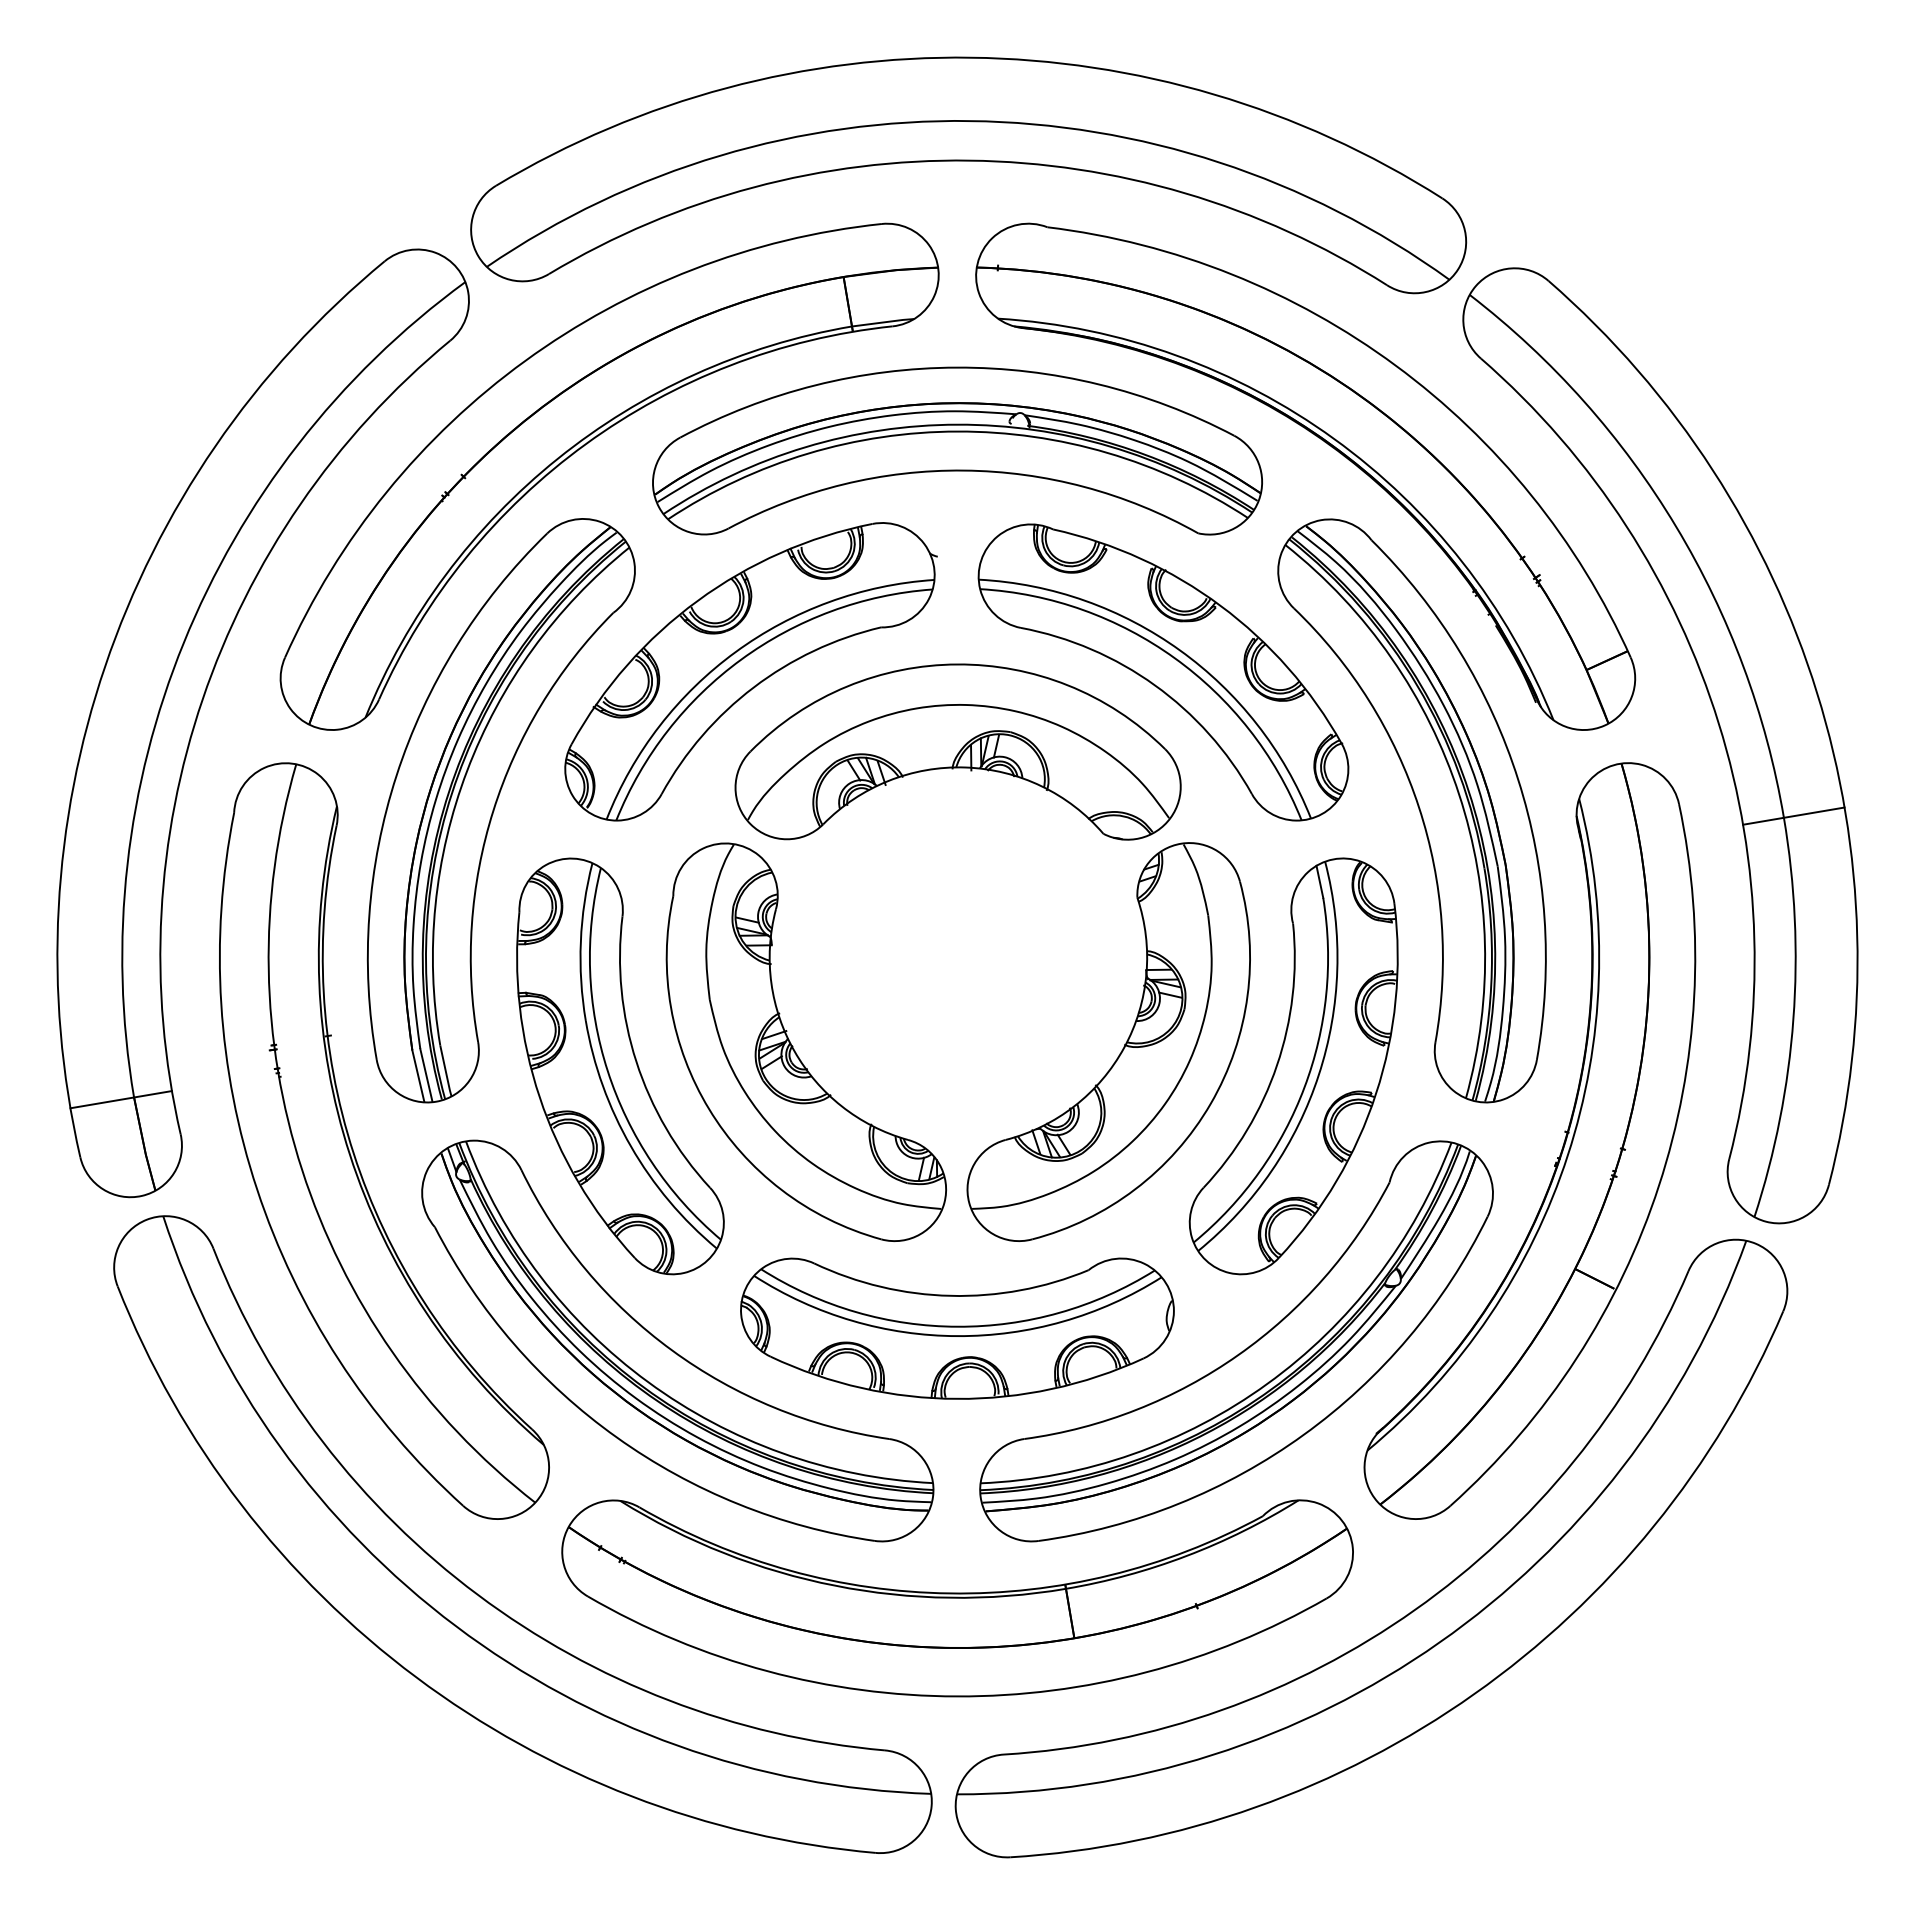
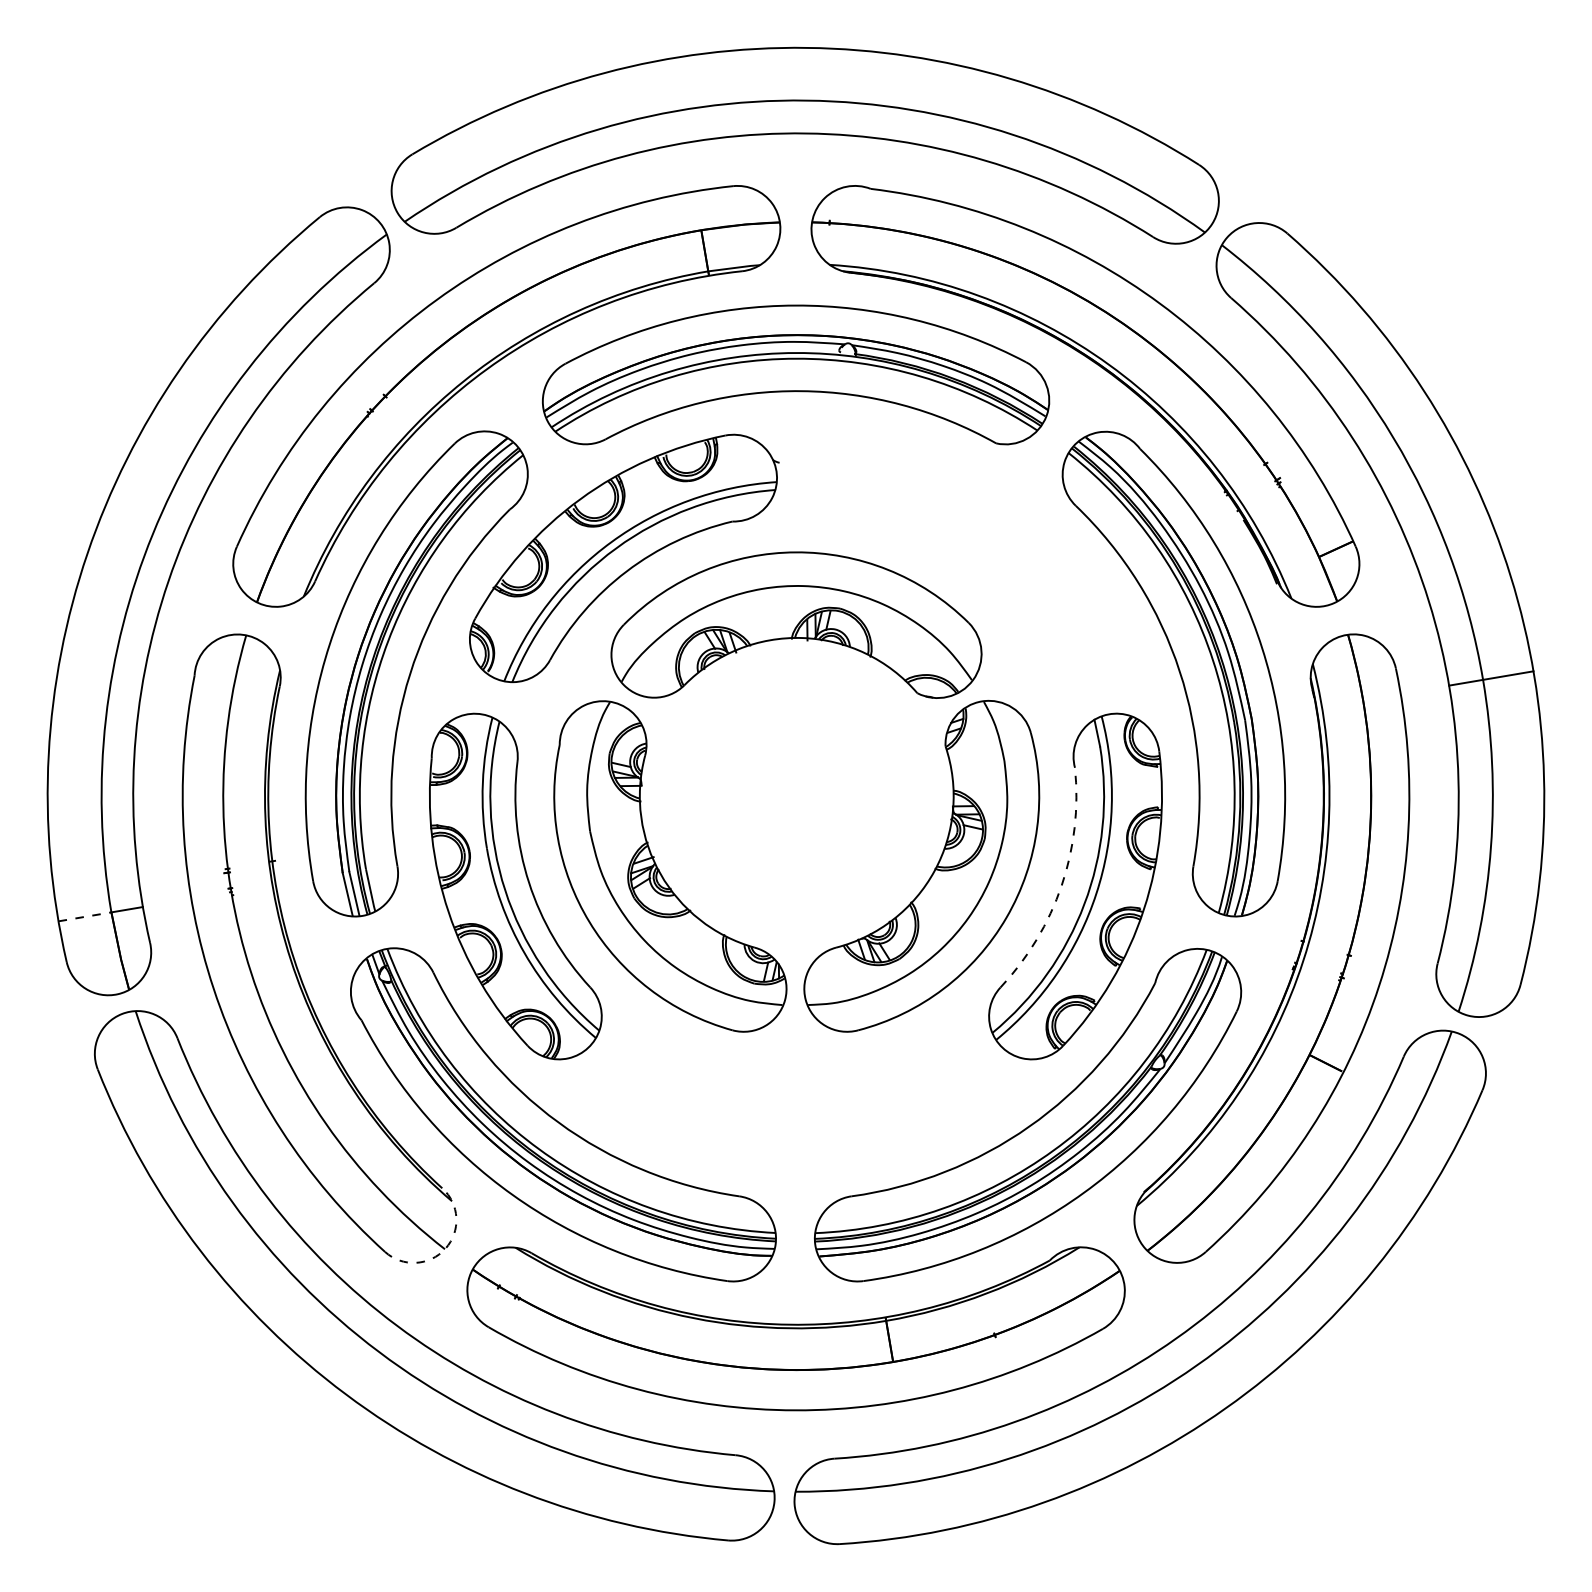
part: (1163, 672) -> (967, 559), removed
arc: (1277, 1065) -> (1062, 885), solid -> dashed
line: (102, 1102) -> (85, 916), solid -> dashed
part: (957, 1328) -> (796, 1104), removed
arc: (535, 1502) -> (445, 1249), solid -> dashed

